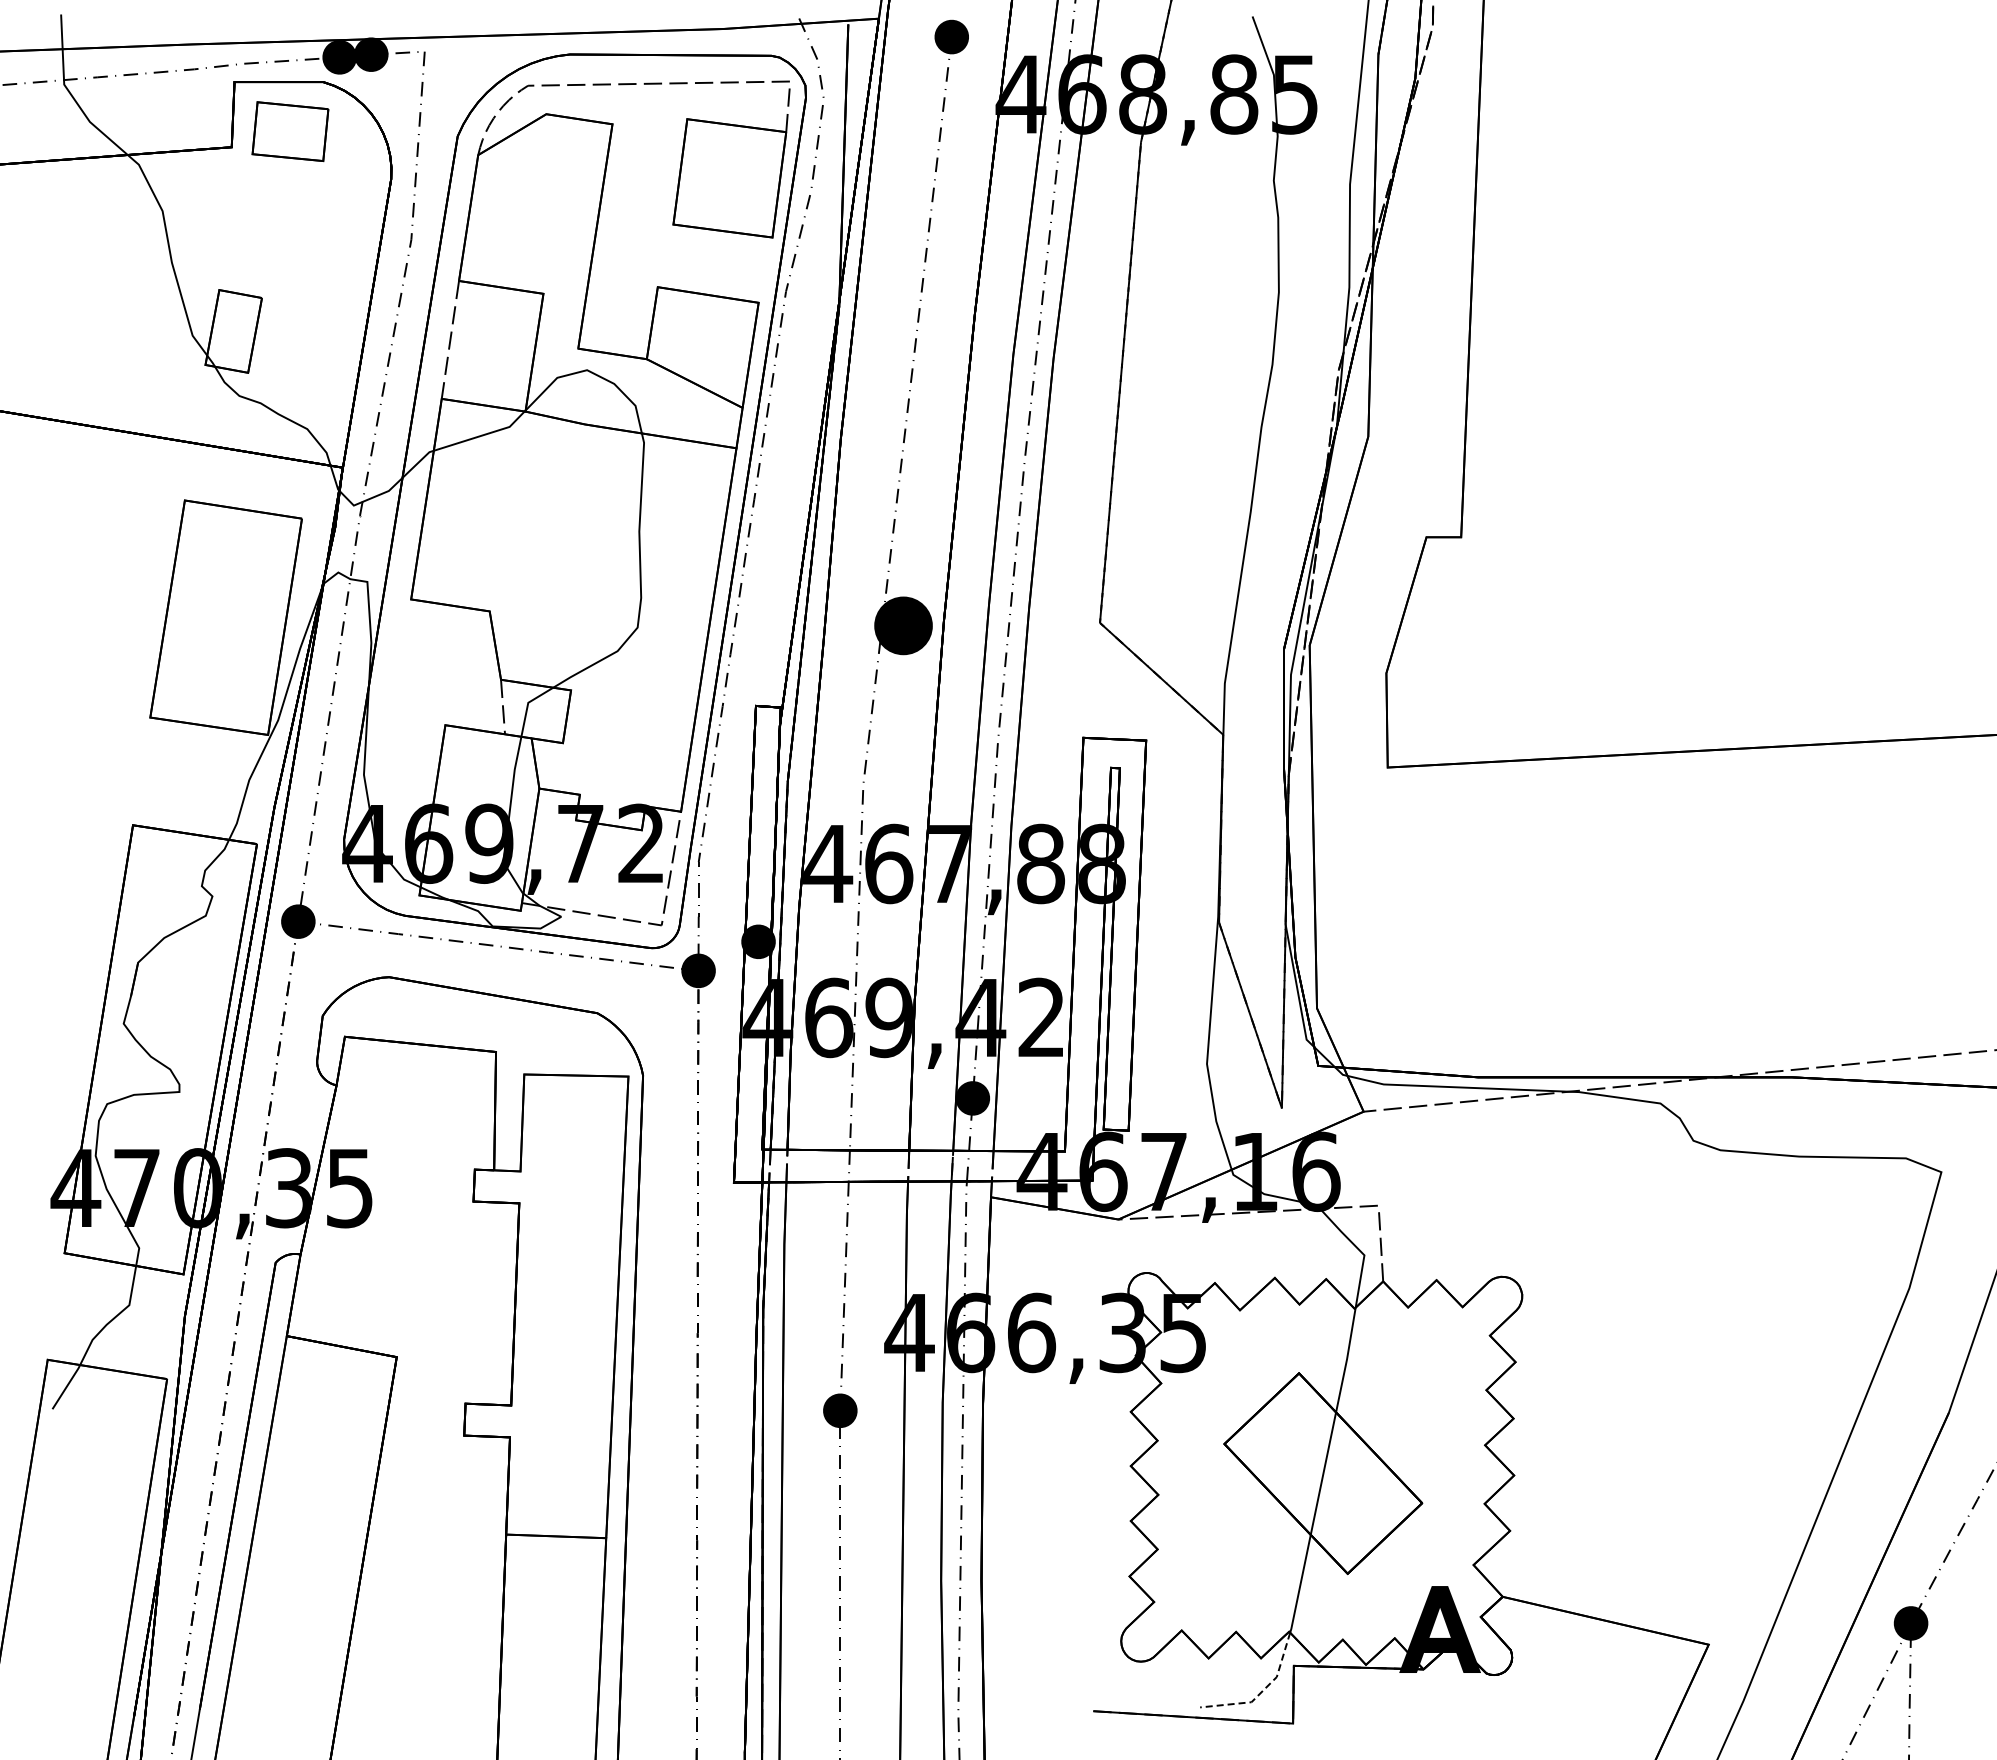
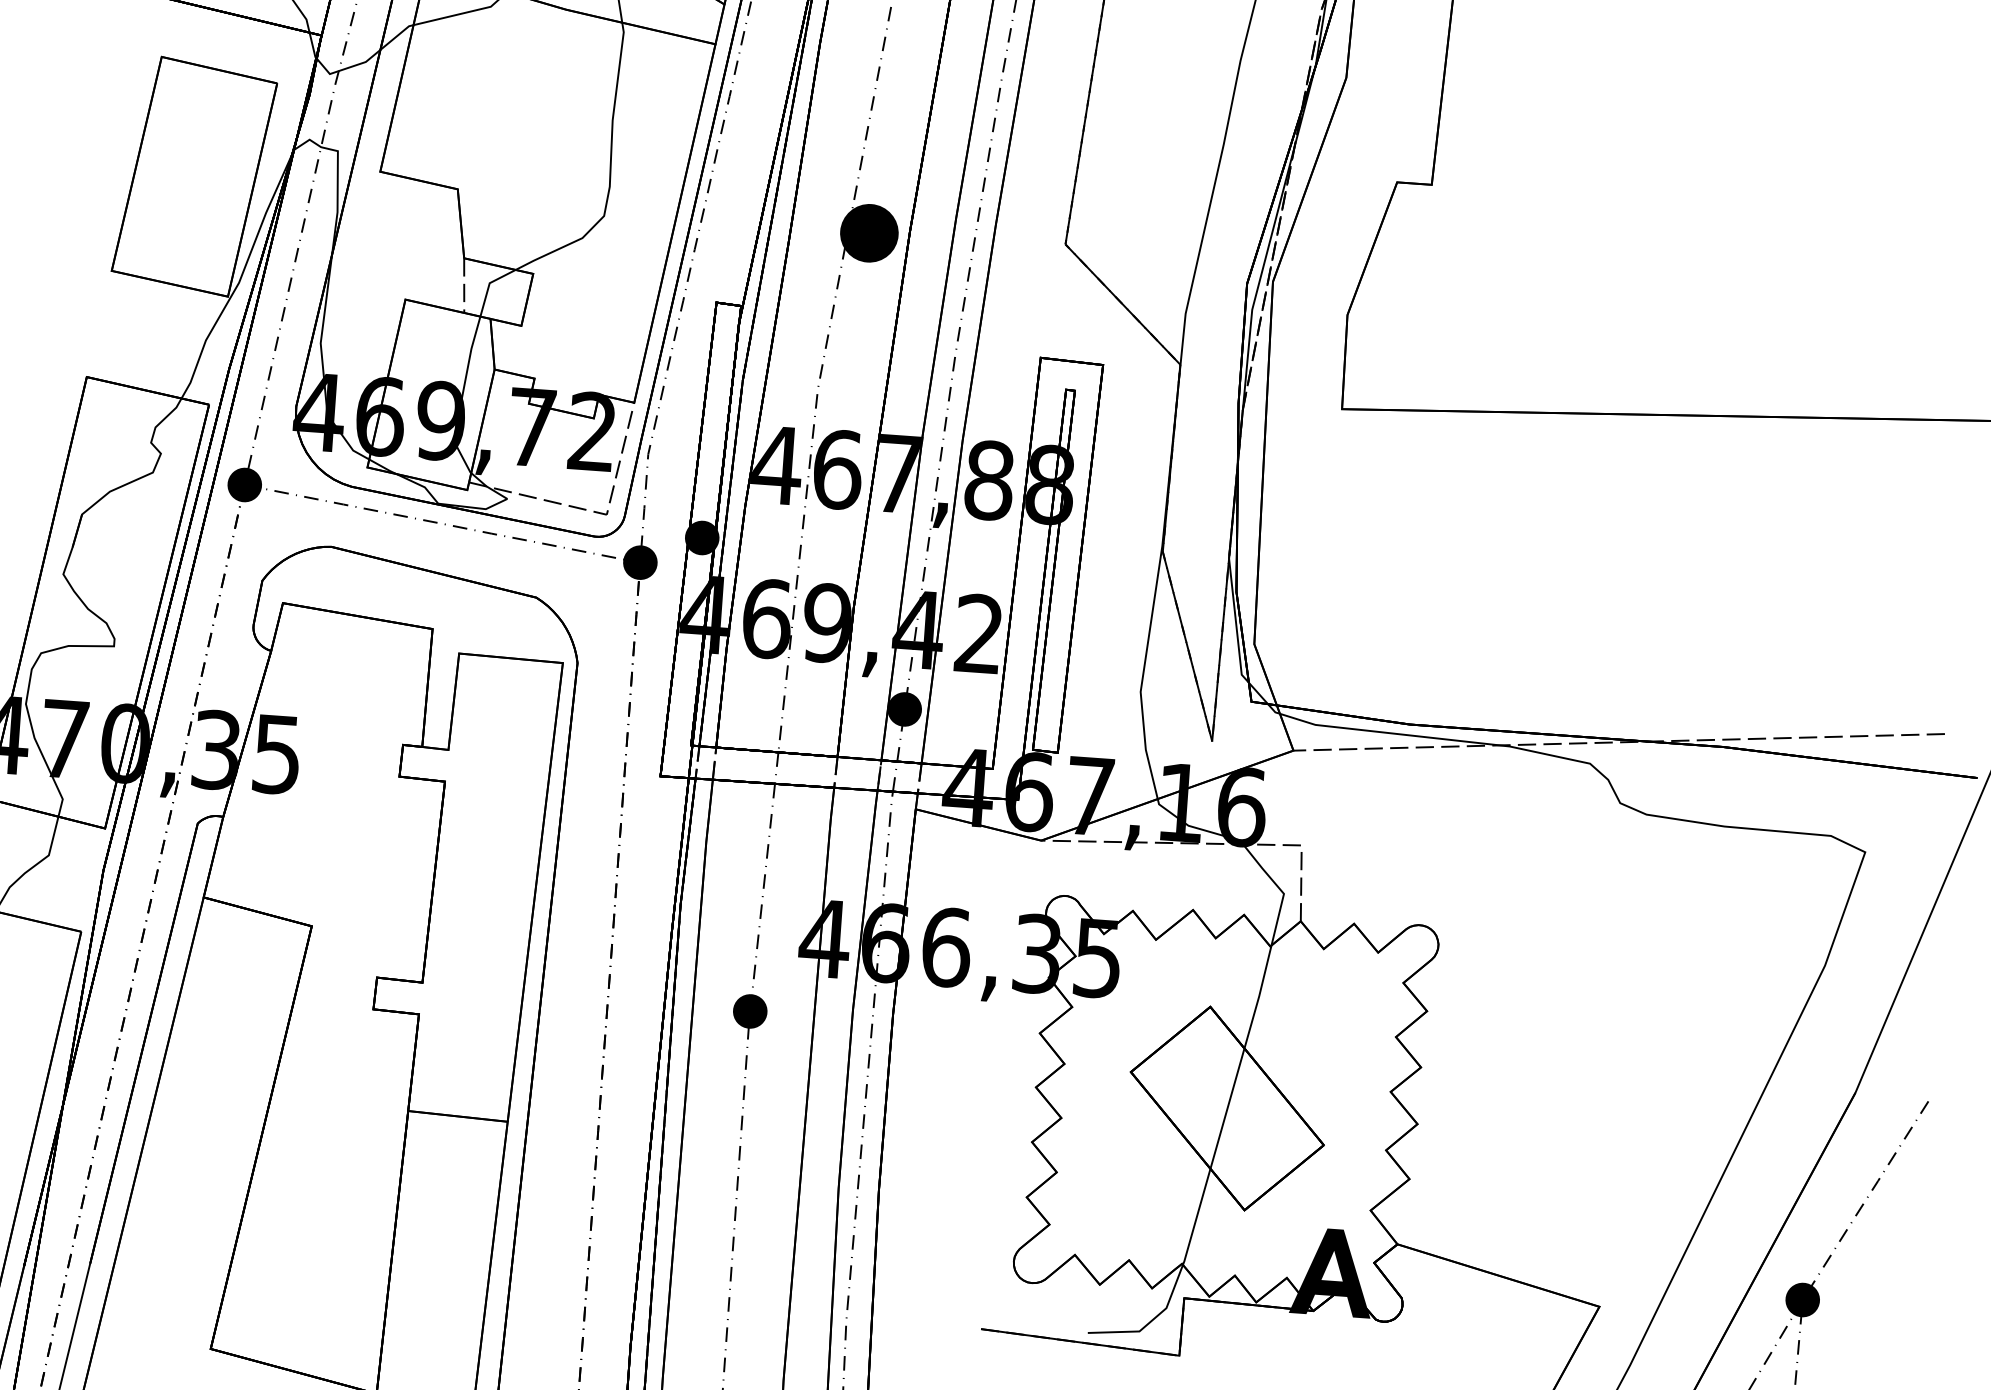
line: (1262, 1691) -> (1151, 1321), dashed -> solid

